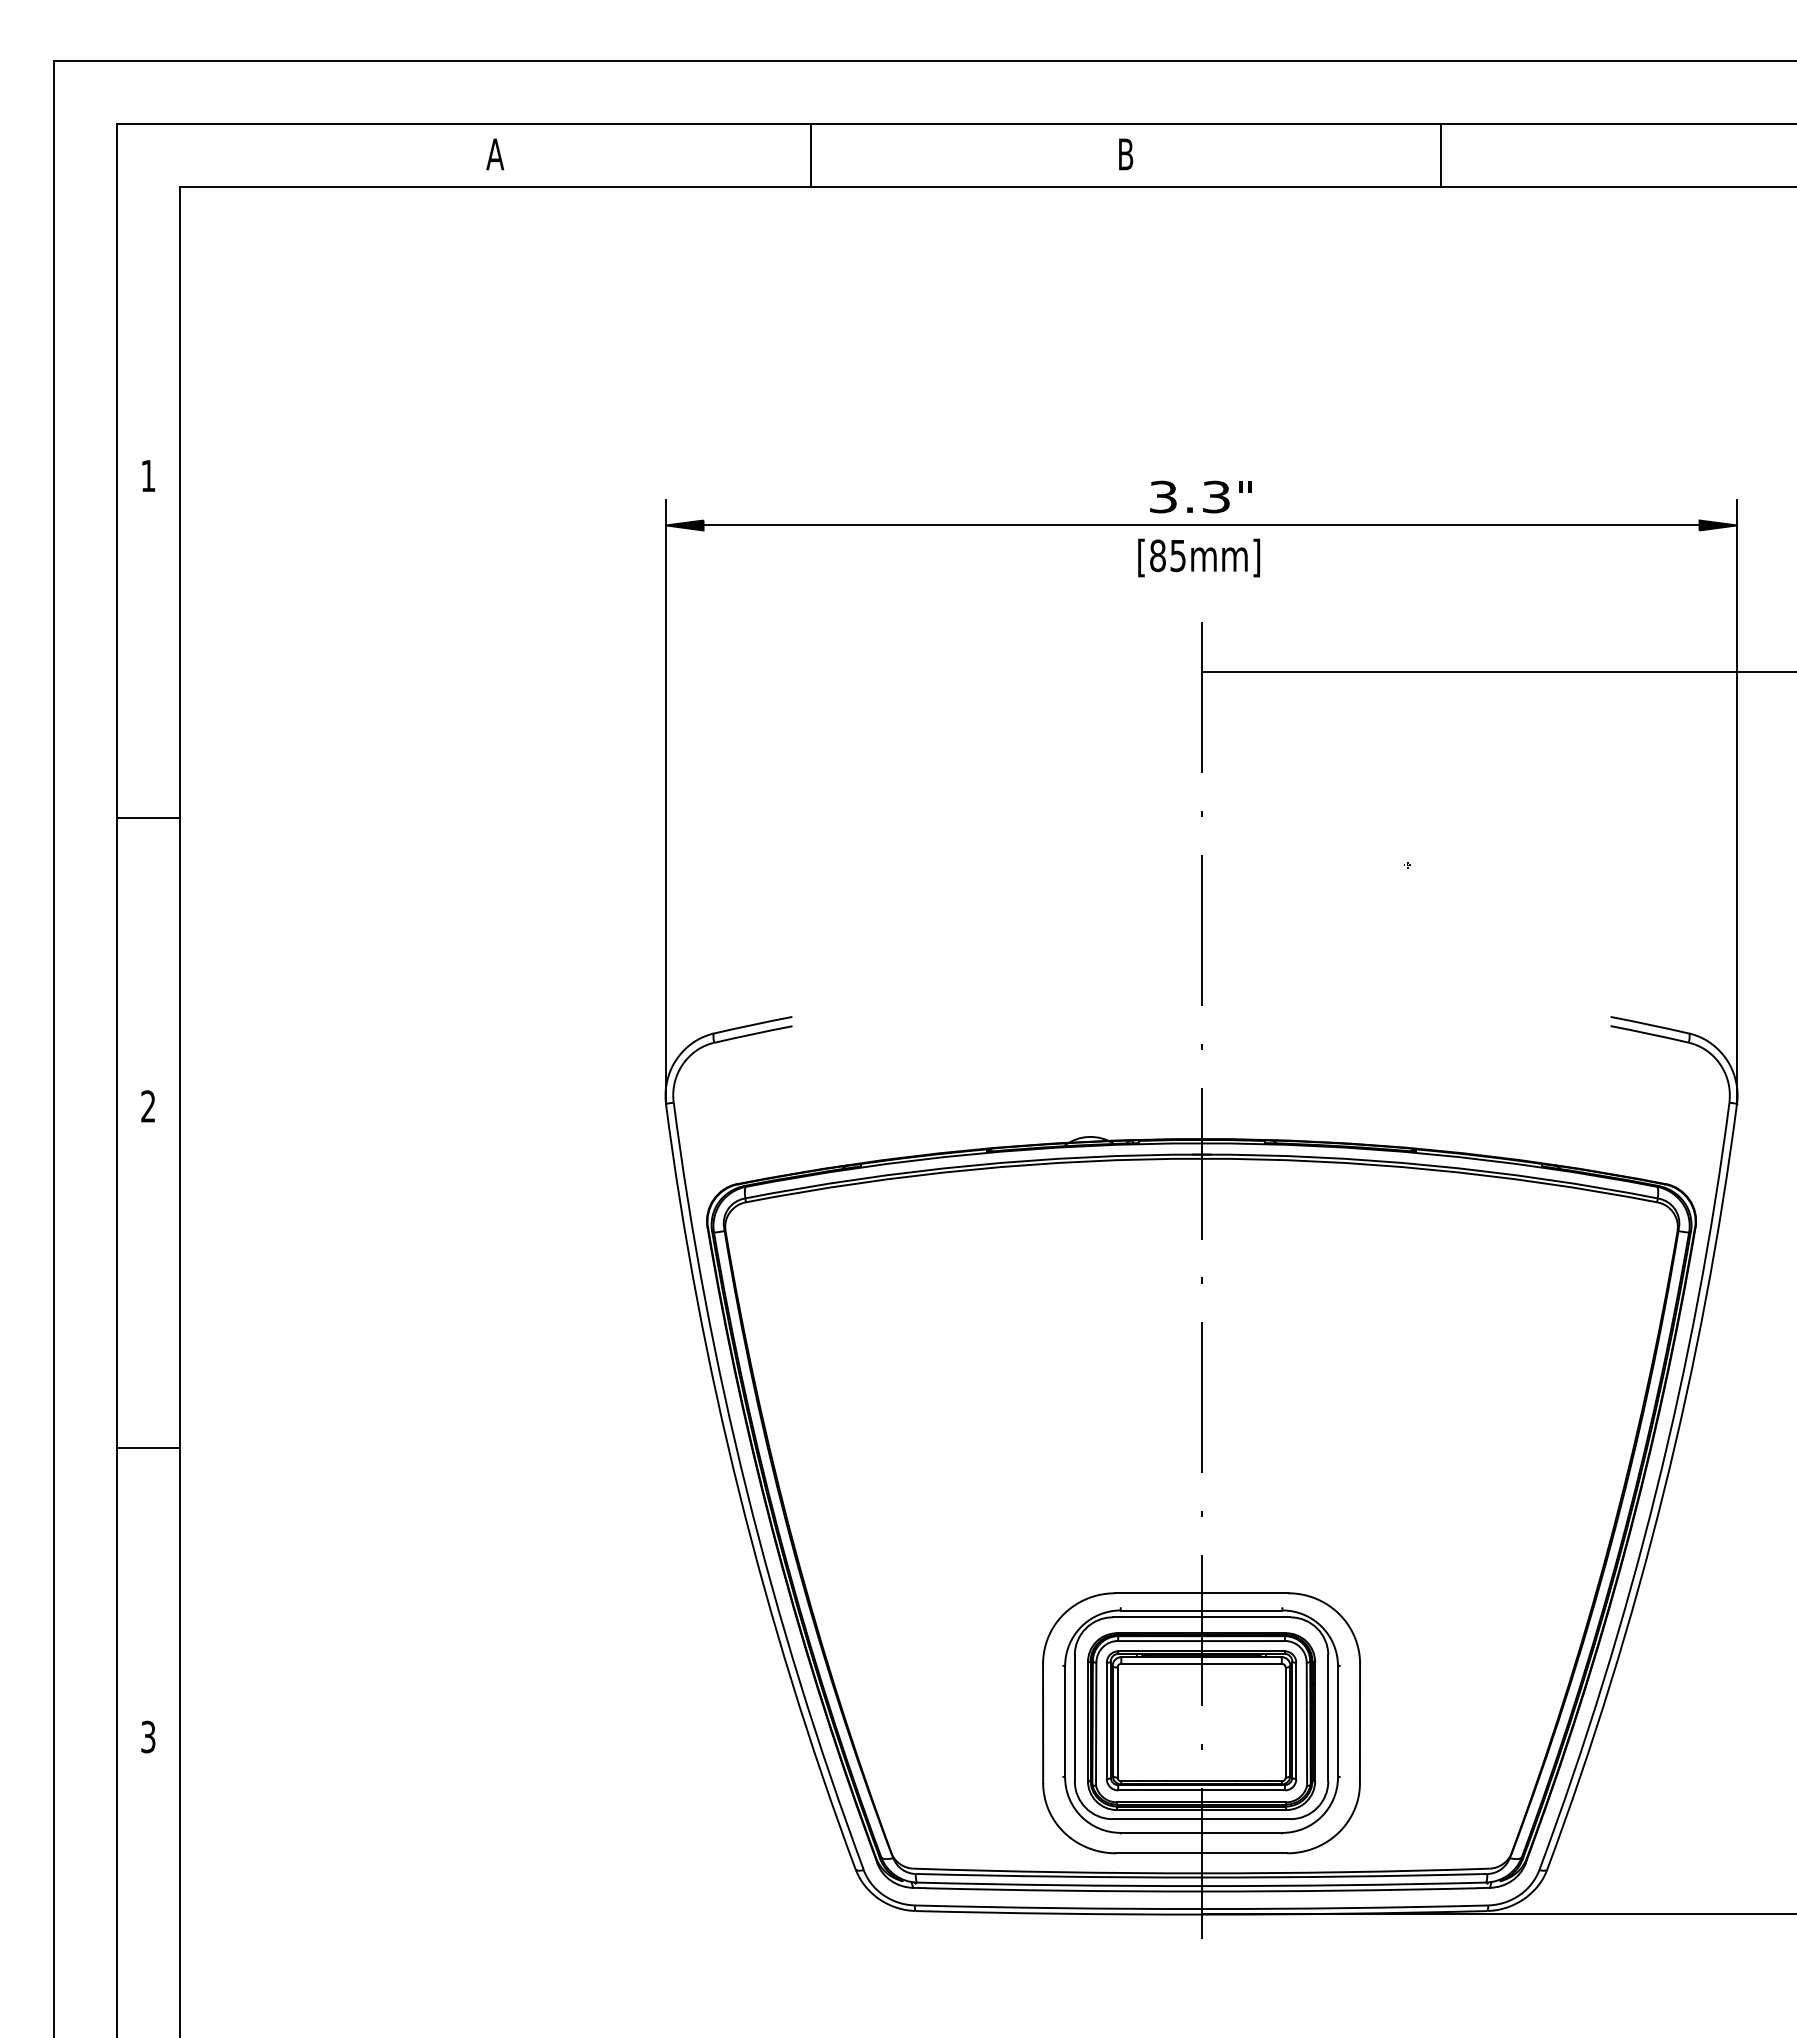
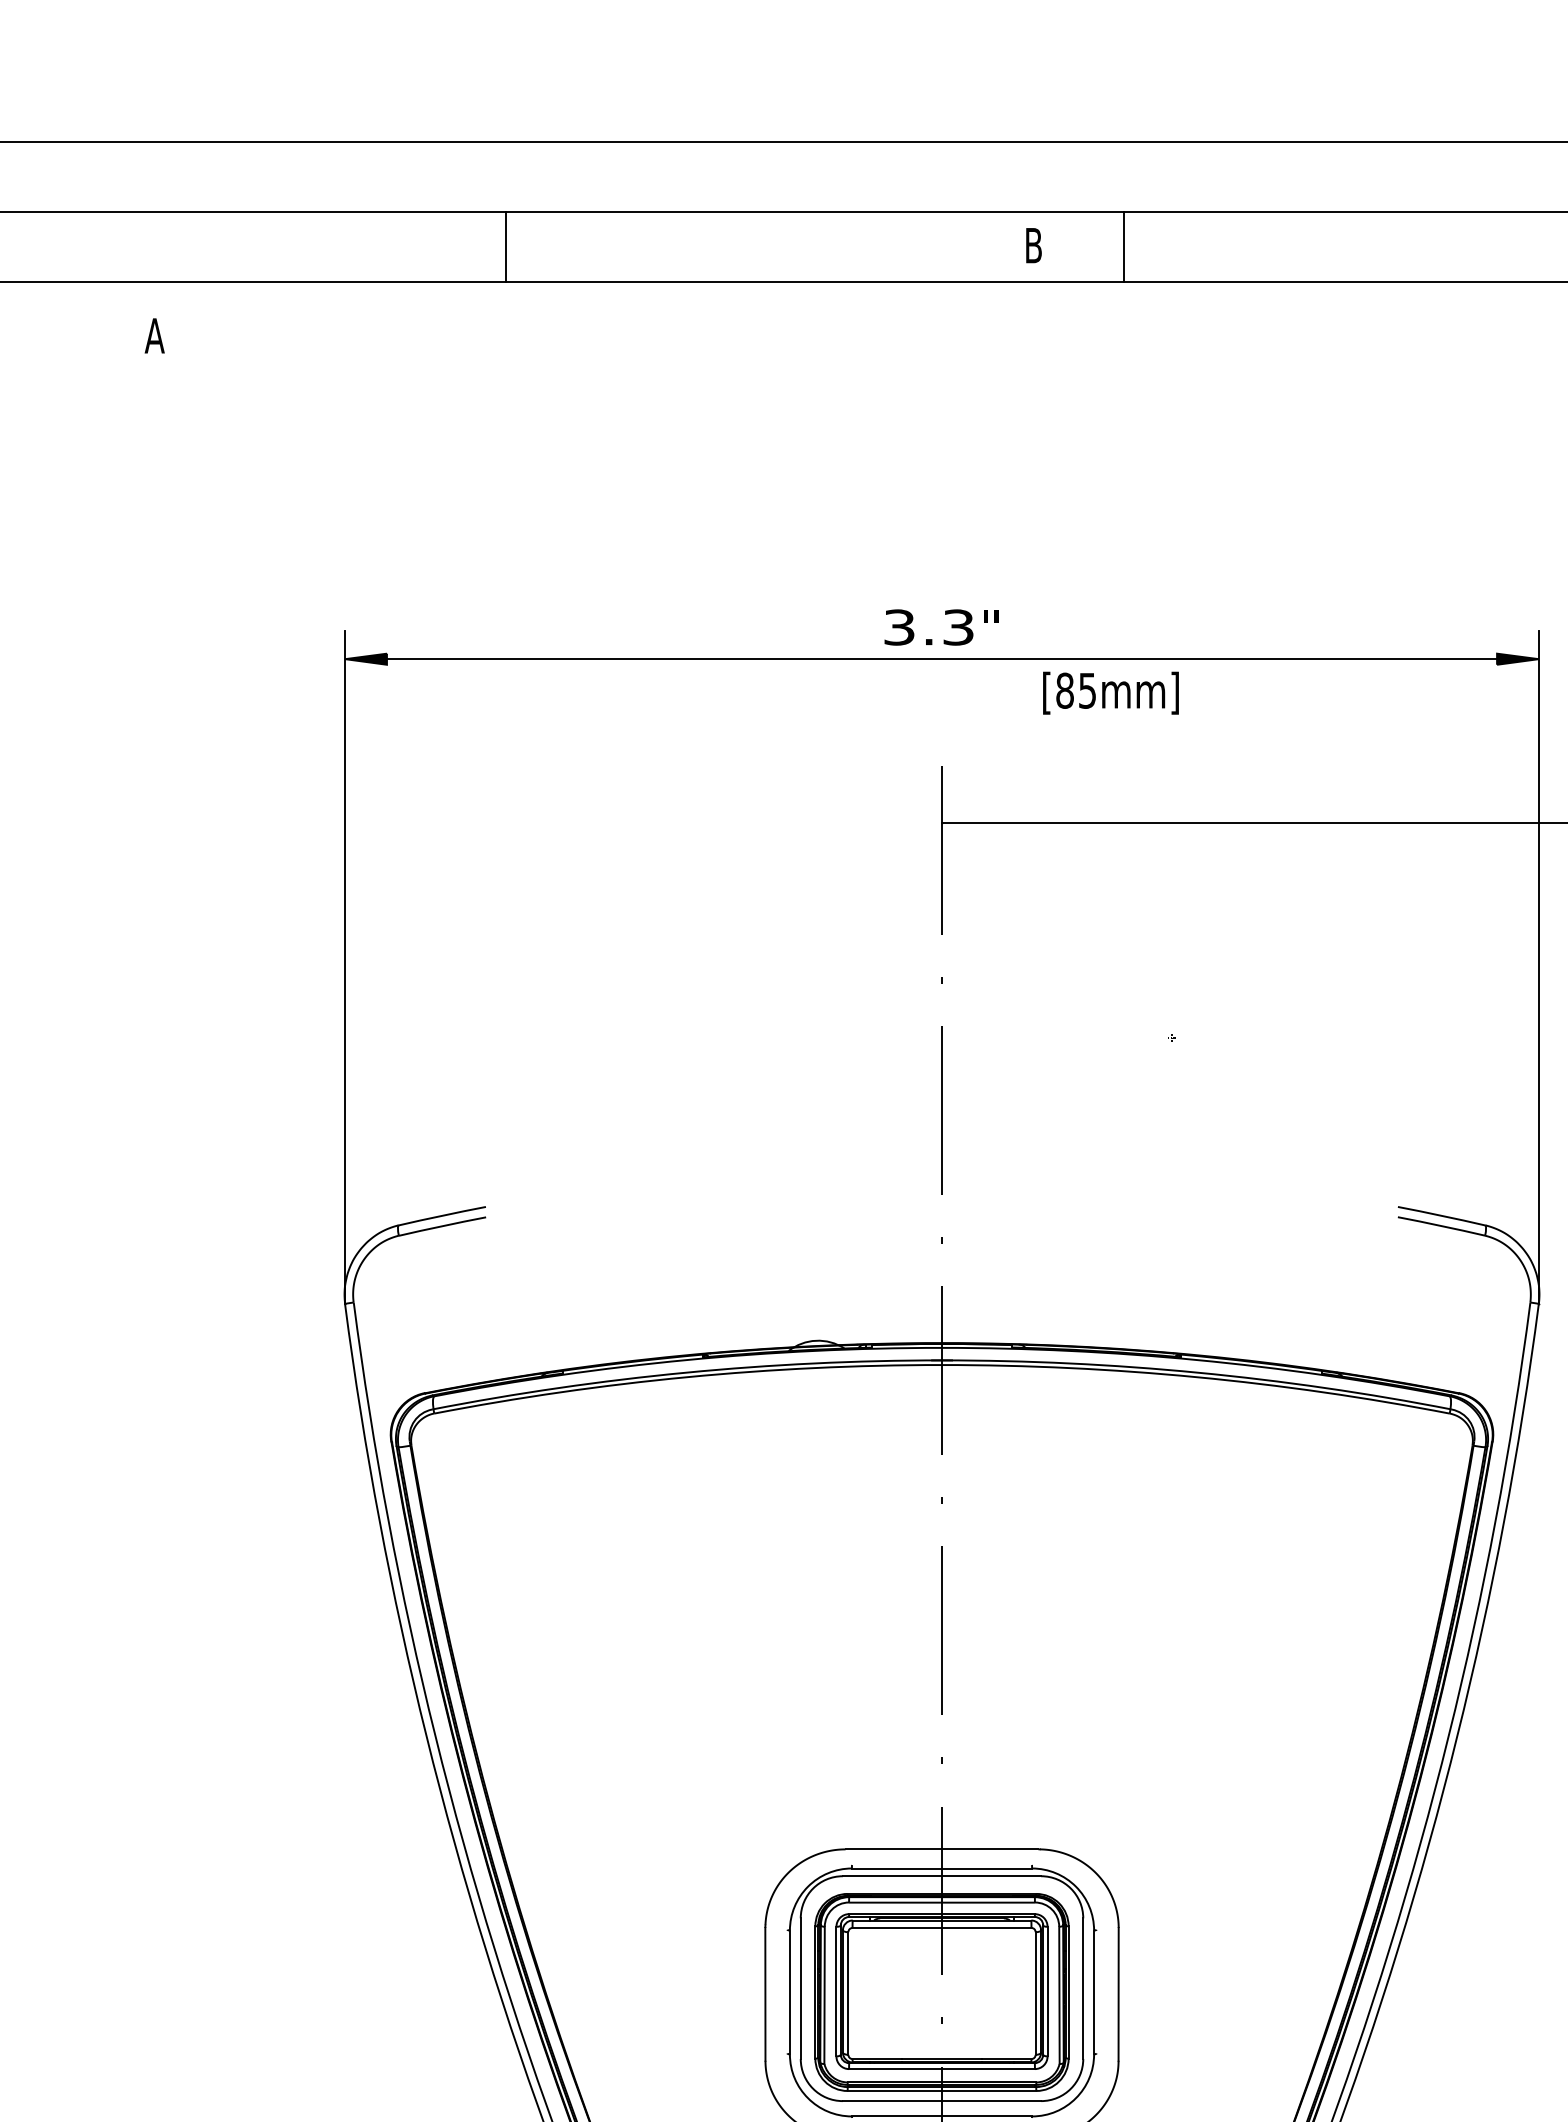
text: (495, 154) -> (155, 335), moved
text: (1126, 154) -> (1034, 245), moved
line: (1441, 155) -> (1124, 246), moved
text: (1199, 557) -> (1111, 692), moved

